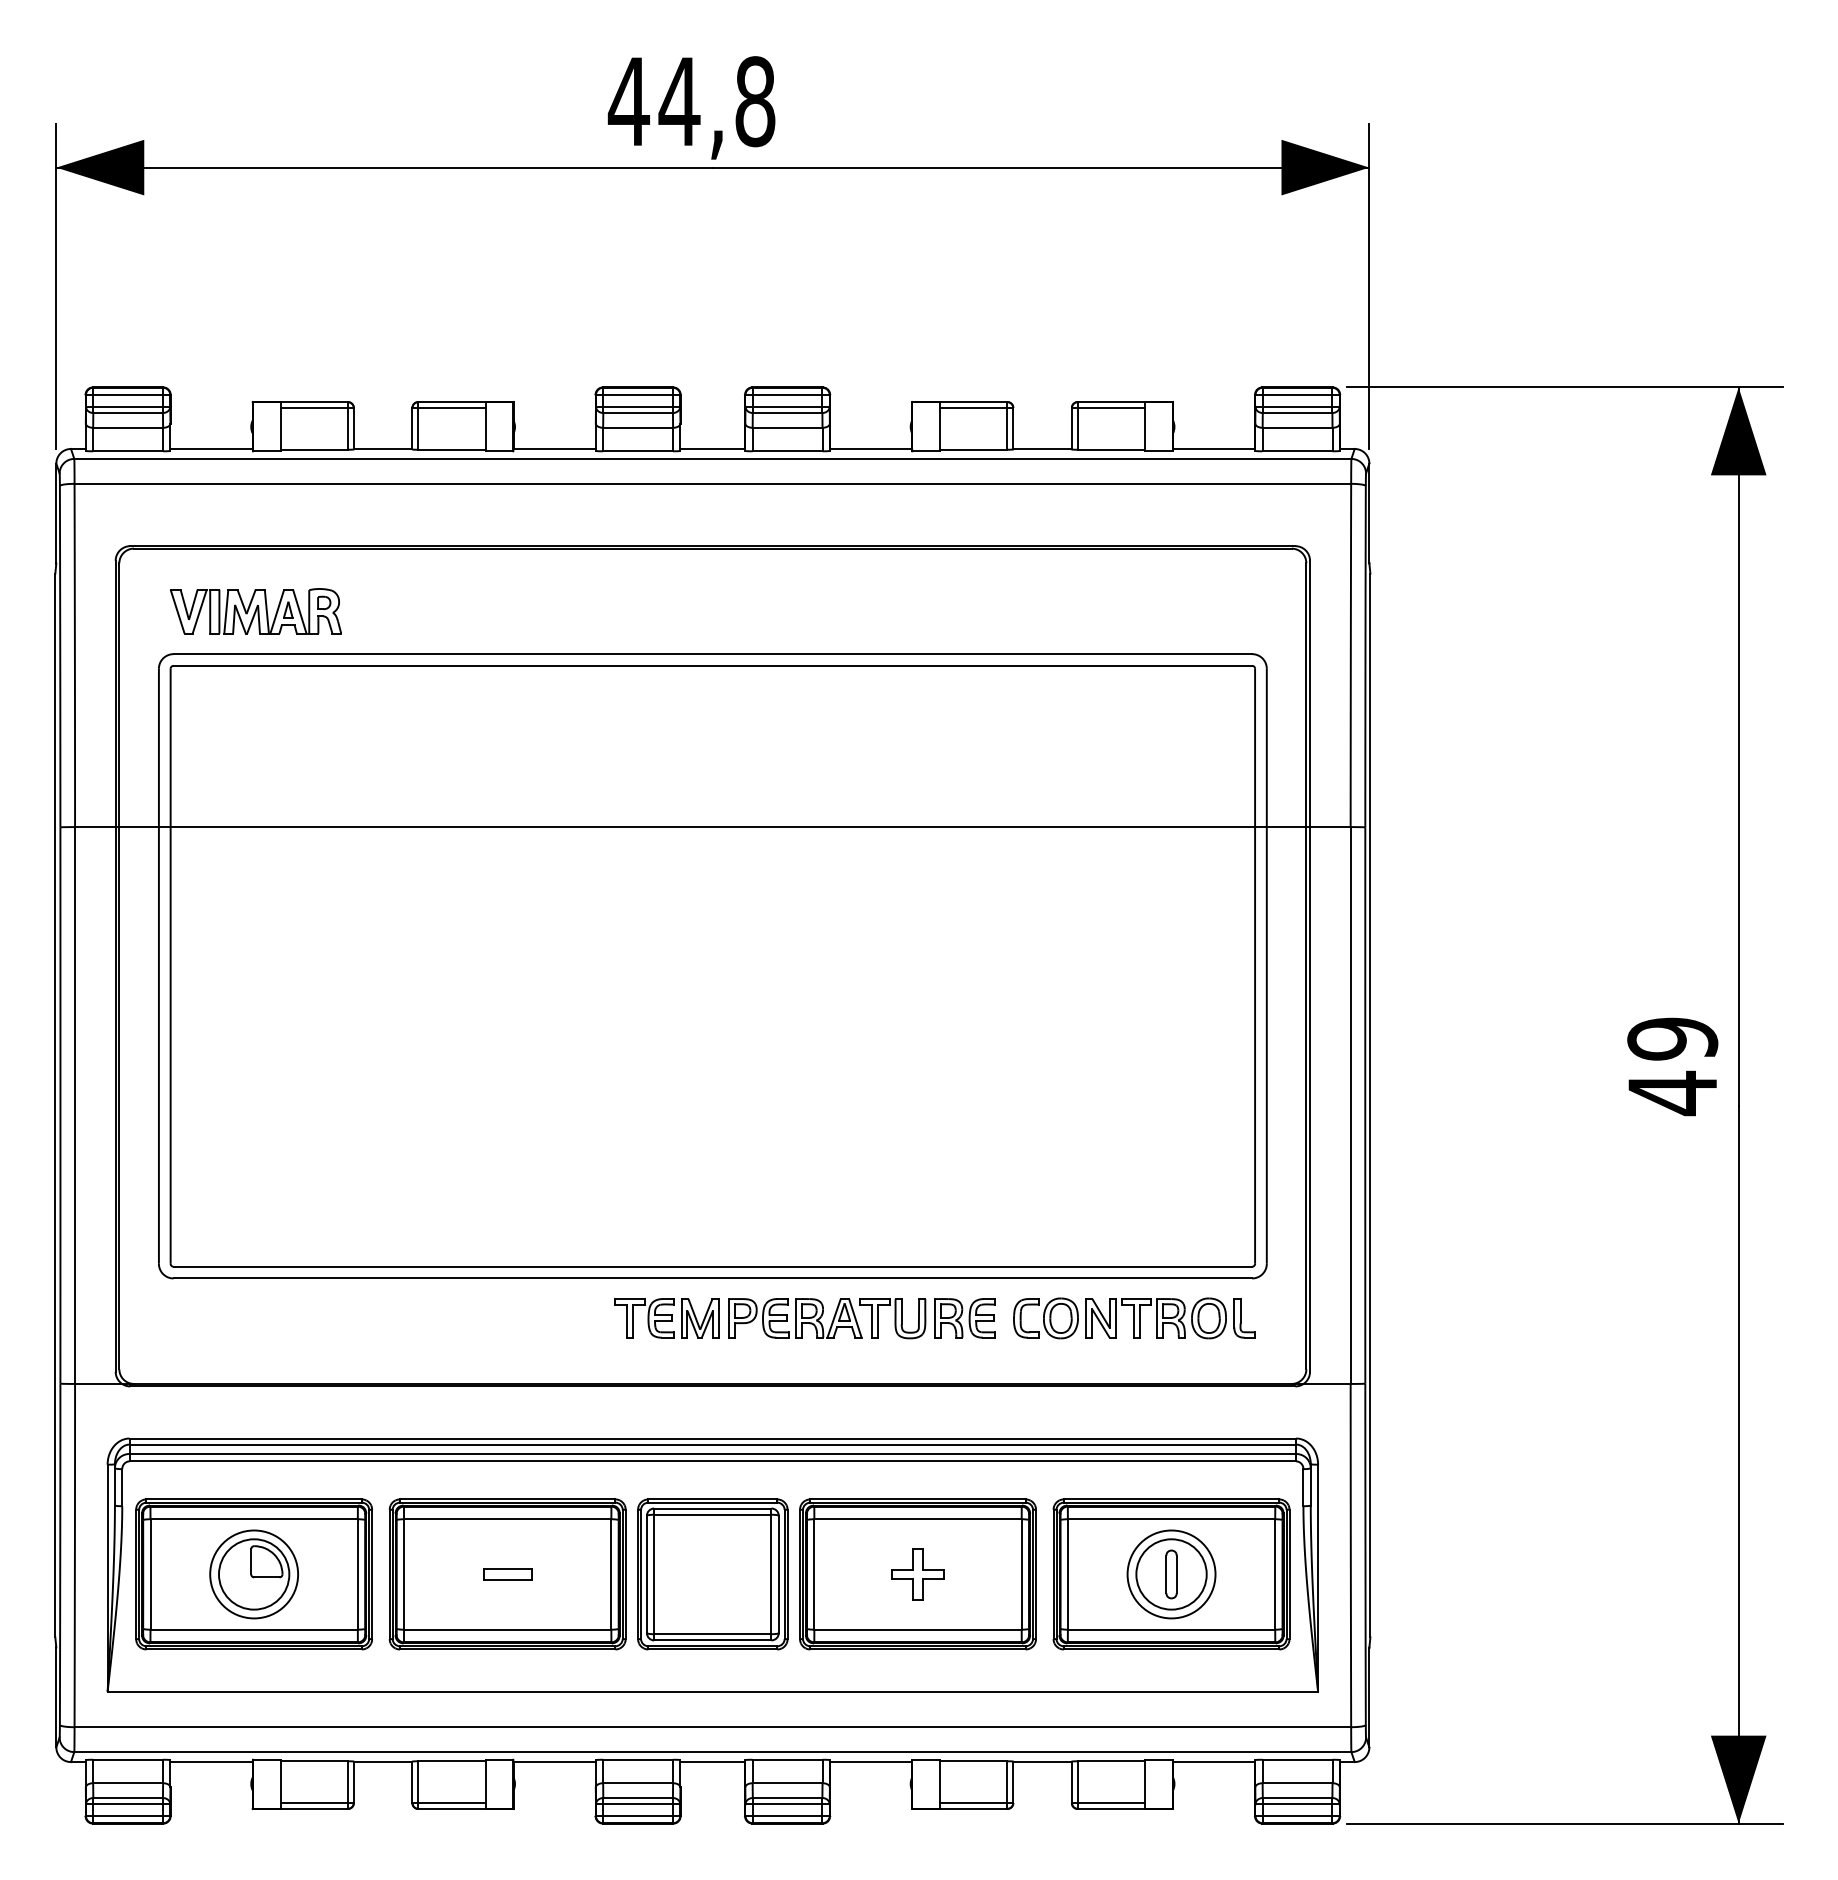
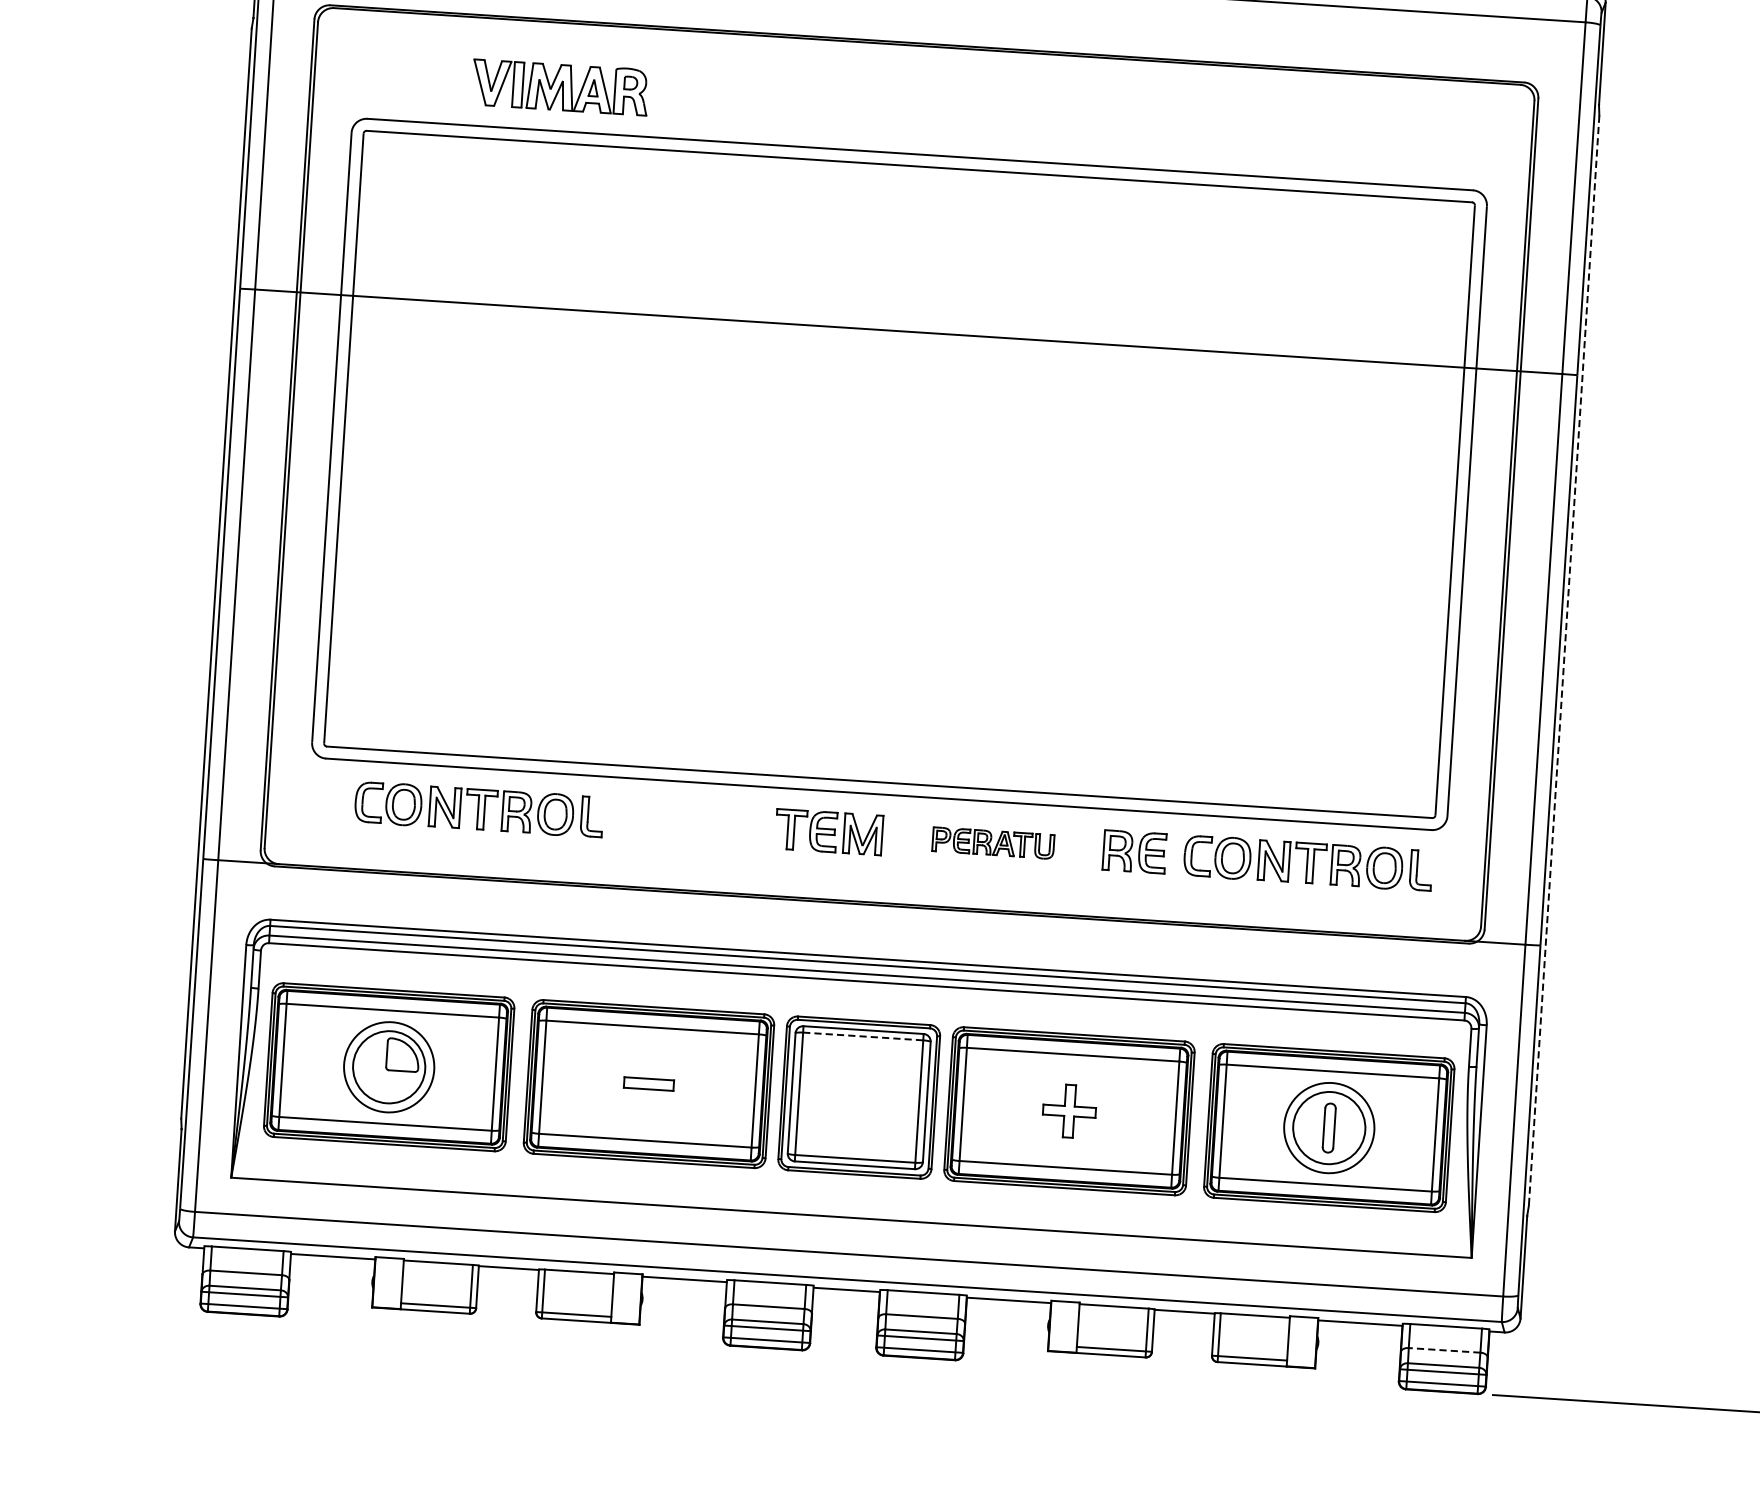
part: (255, 611) -> (559, 87), moved
line: (1370, 1105) -> (1564, 660), solid -> dashed
part: (325, 1318) -> (479, 809), added
part: (827, 1318) -> (993, 842), size x0.6
line: (712, 1514) -> (862, 1036), solid -> dashed
line: (1297, 1783) -> (1444, 1350), solid -> dashed

